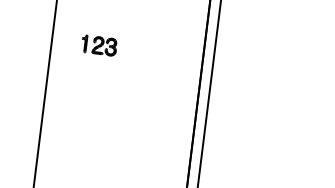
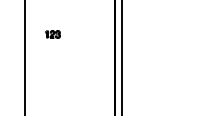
part: (98, 45) -> (52, 34), size x0.7

